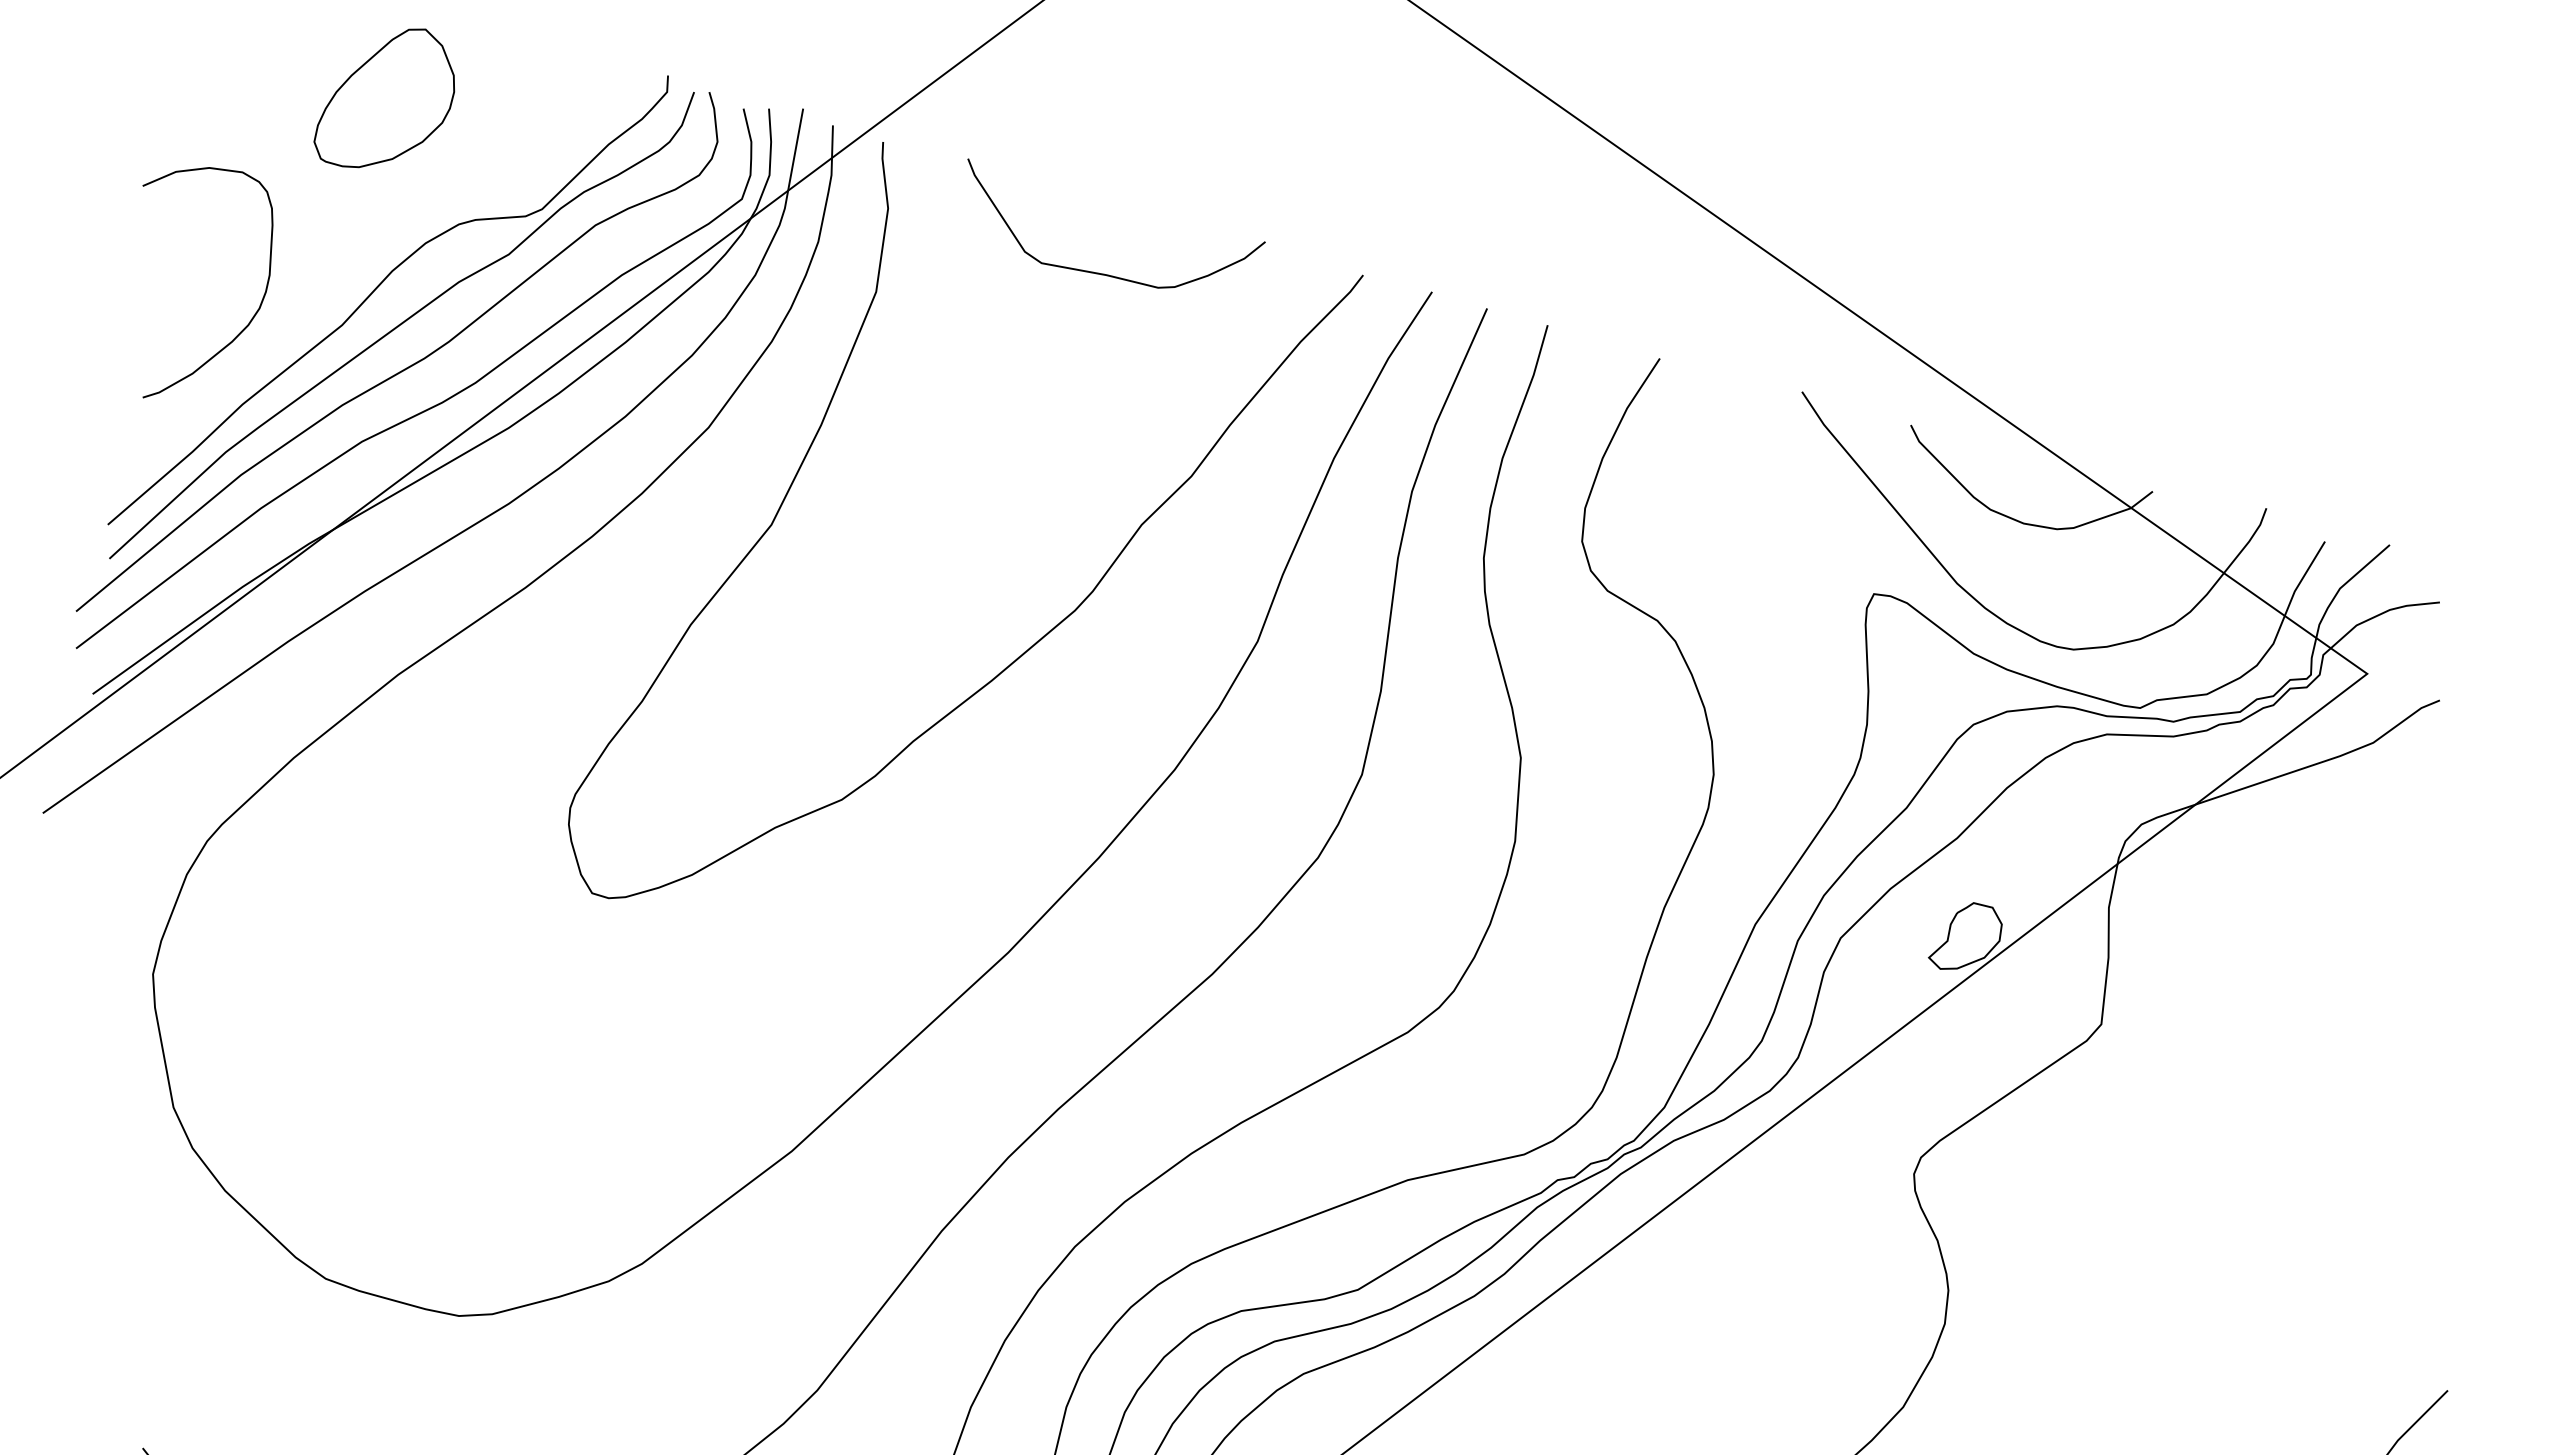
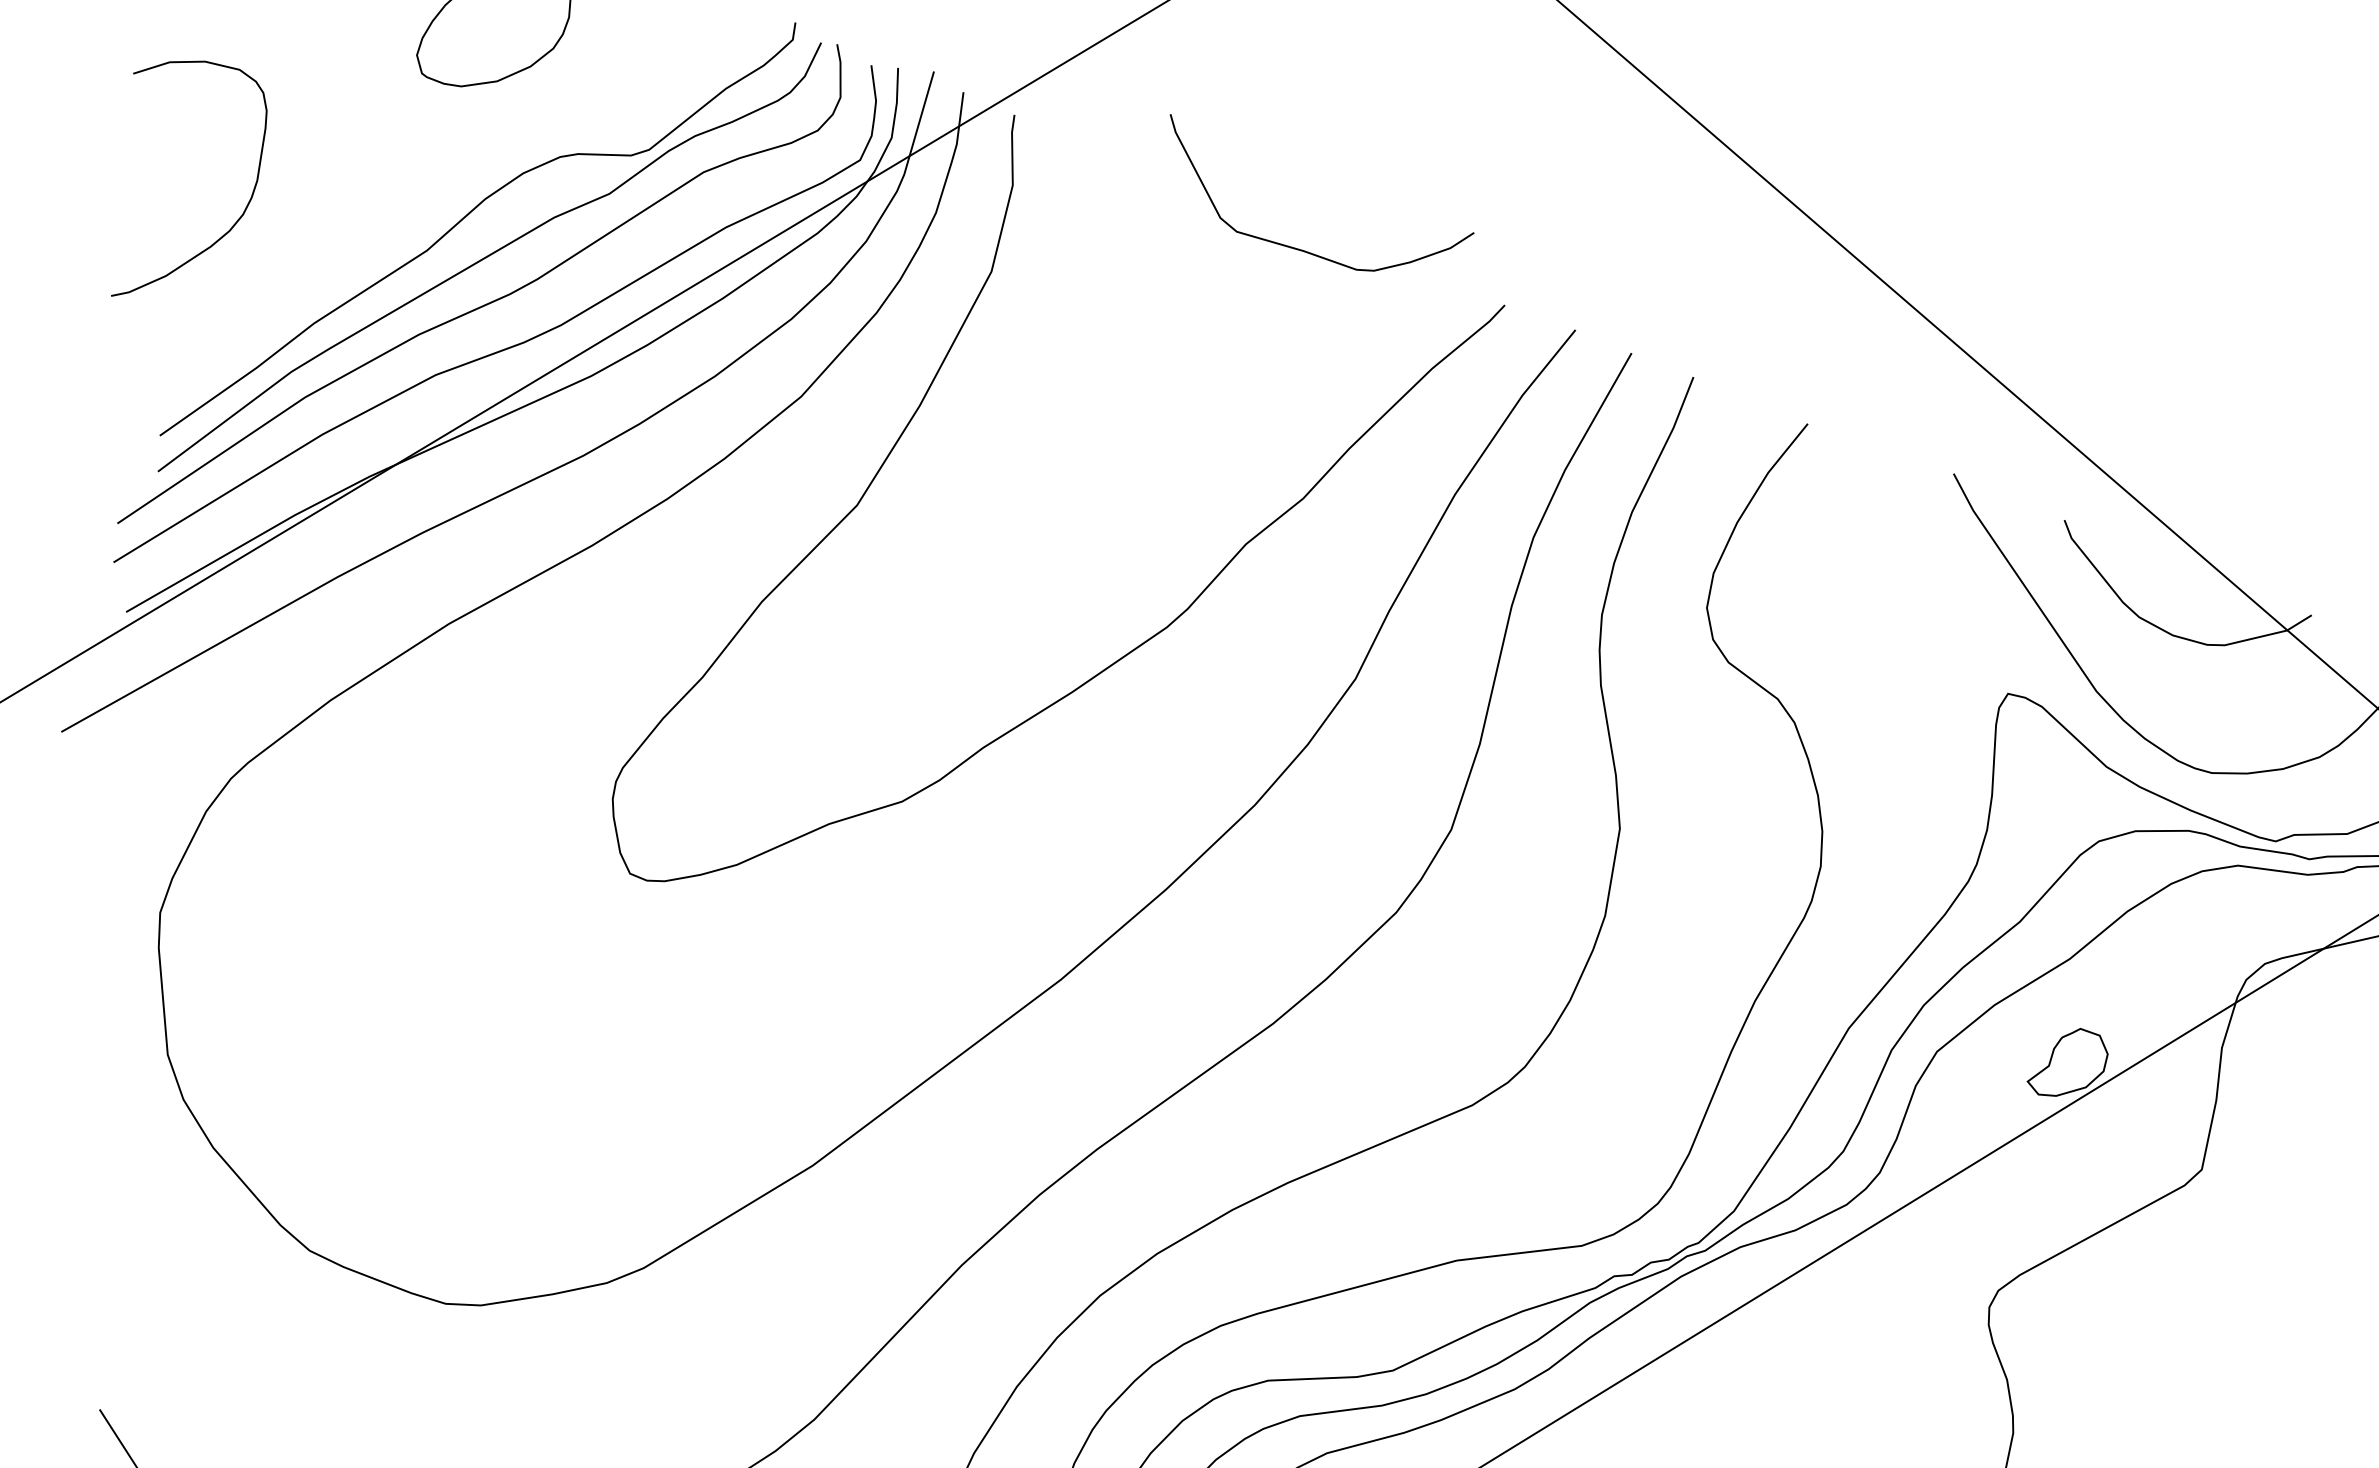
curve: (1104, 273) -> (1301, 249), moved
curve: (255, 312) -> (238, 218), moved

